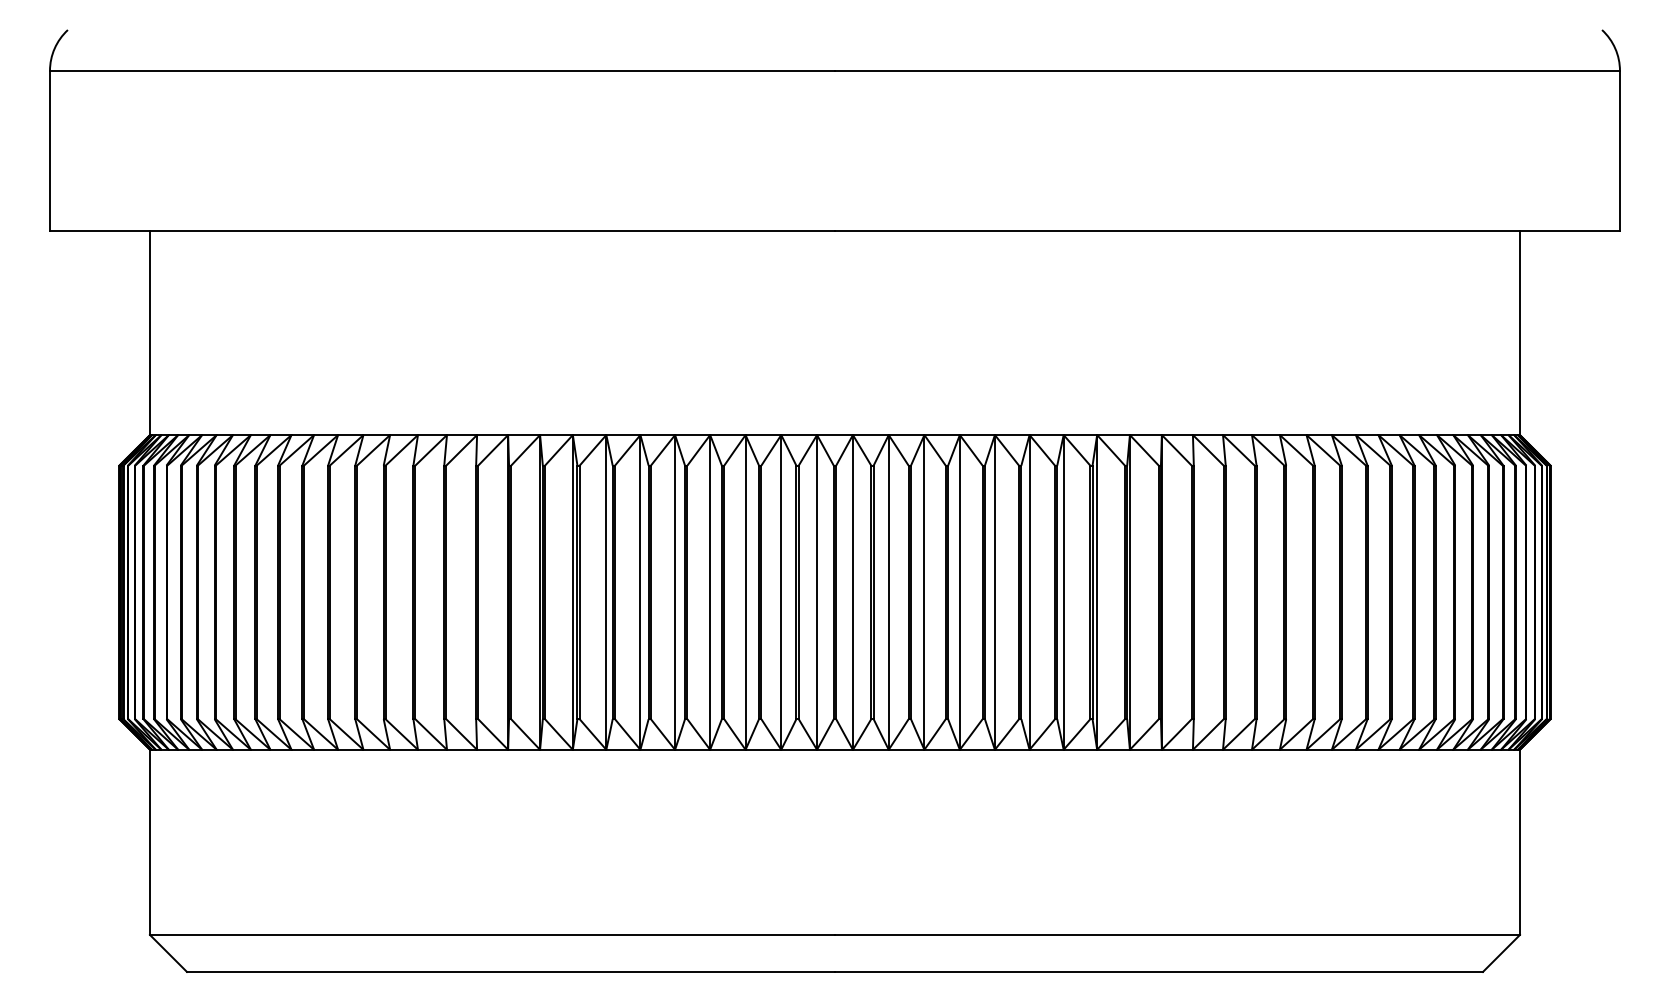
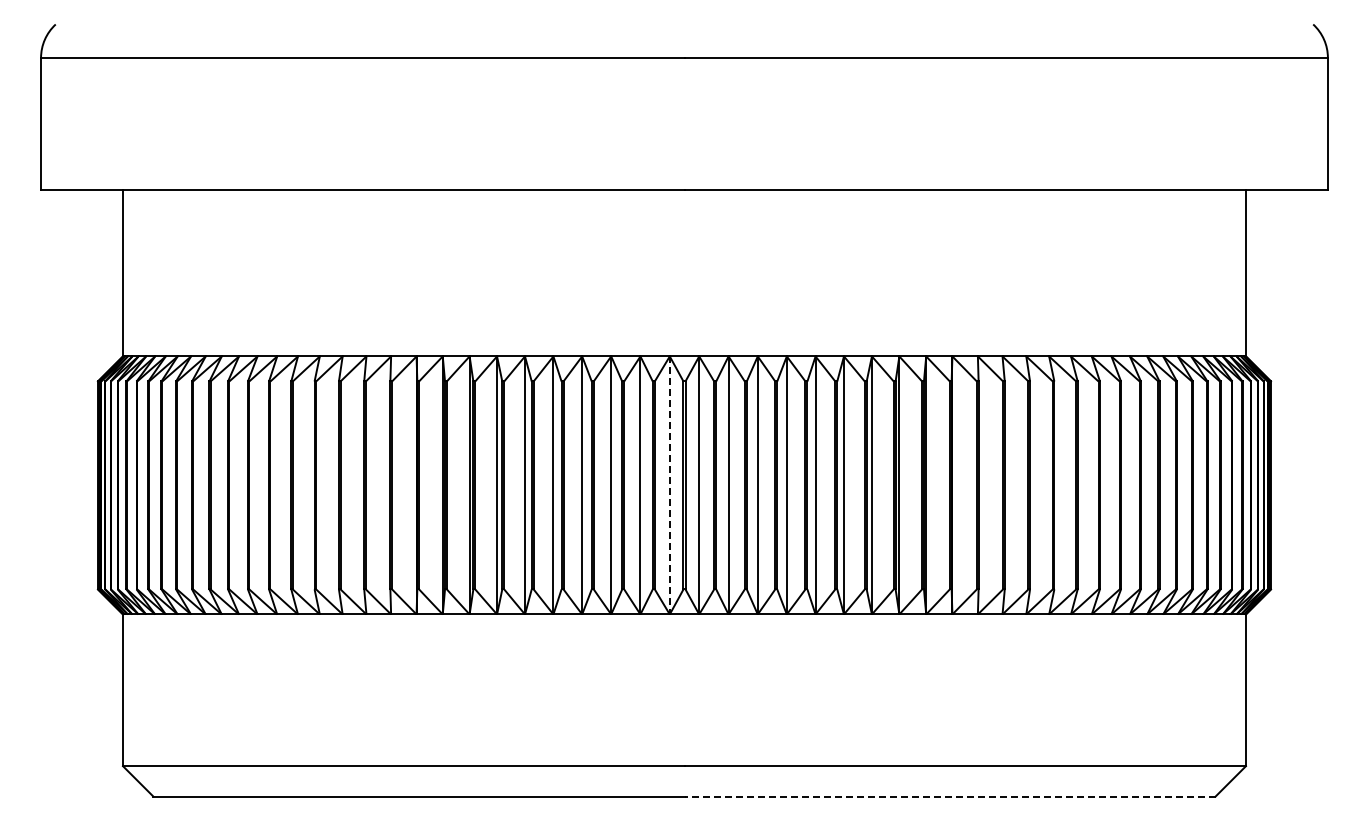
line: (816, 592) -> (669, 485), solid -> dashed
line: (1159, 971) -> (950, 796), solid -> dashed

